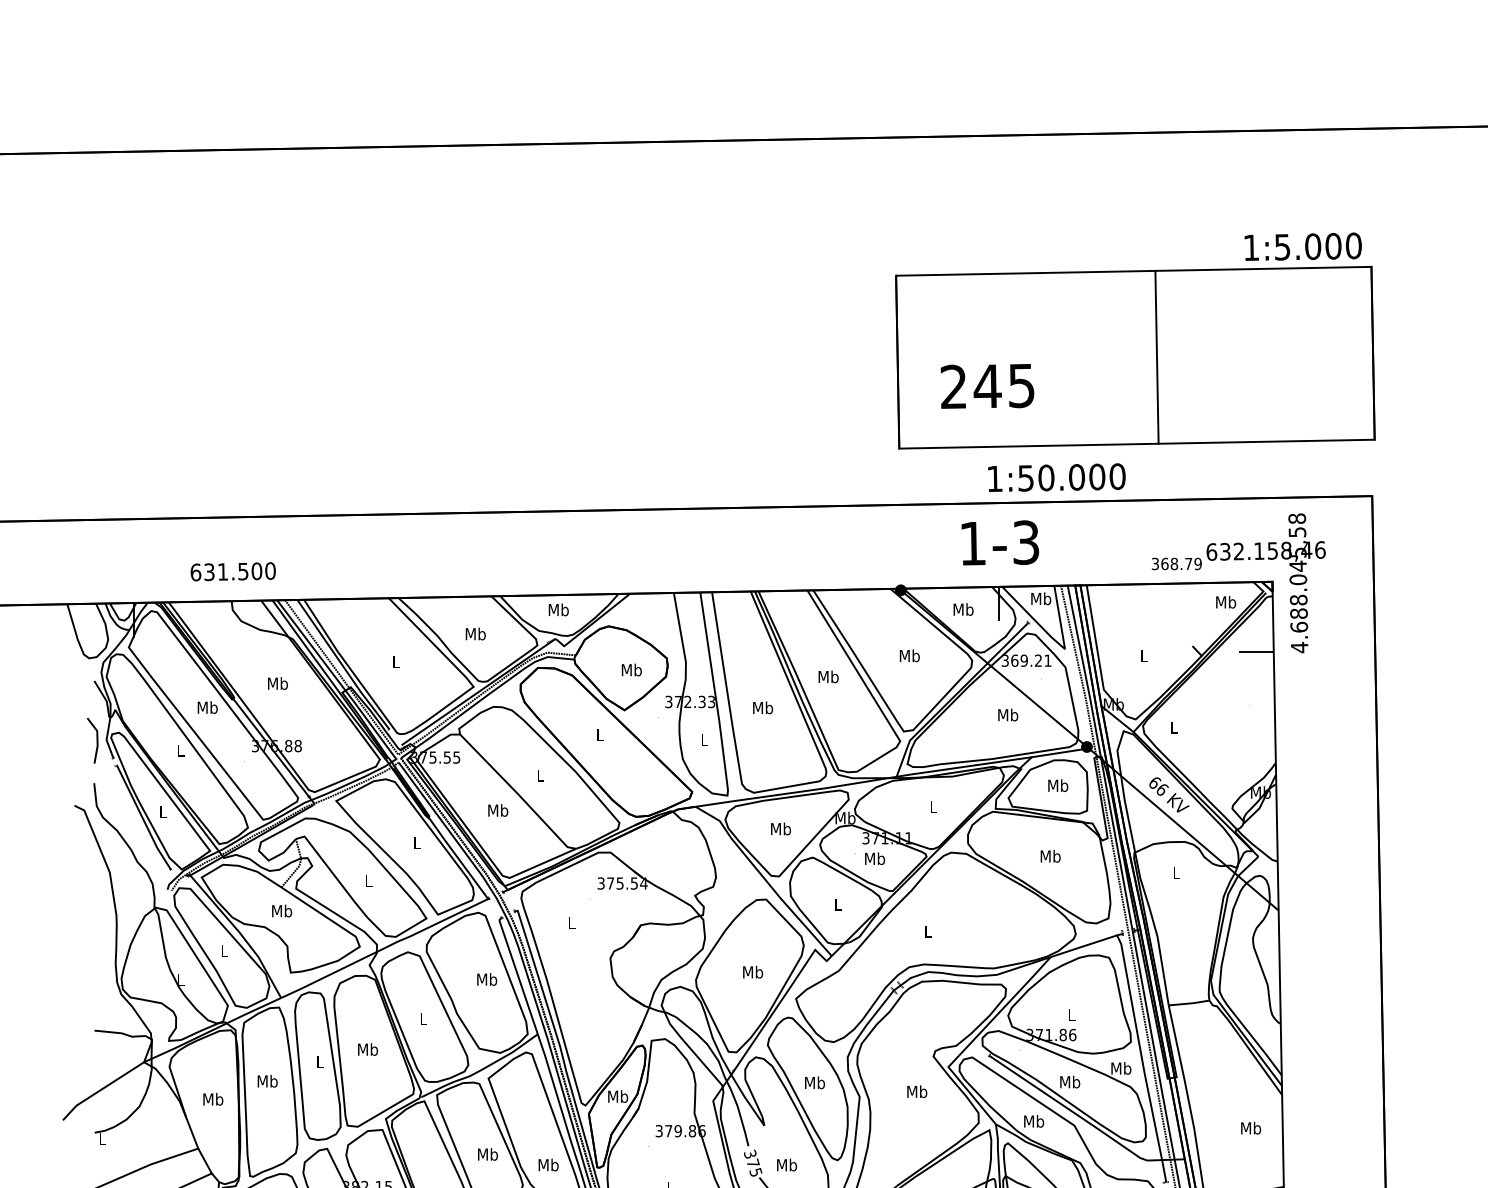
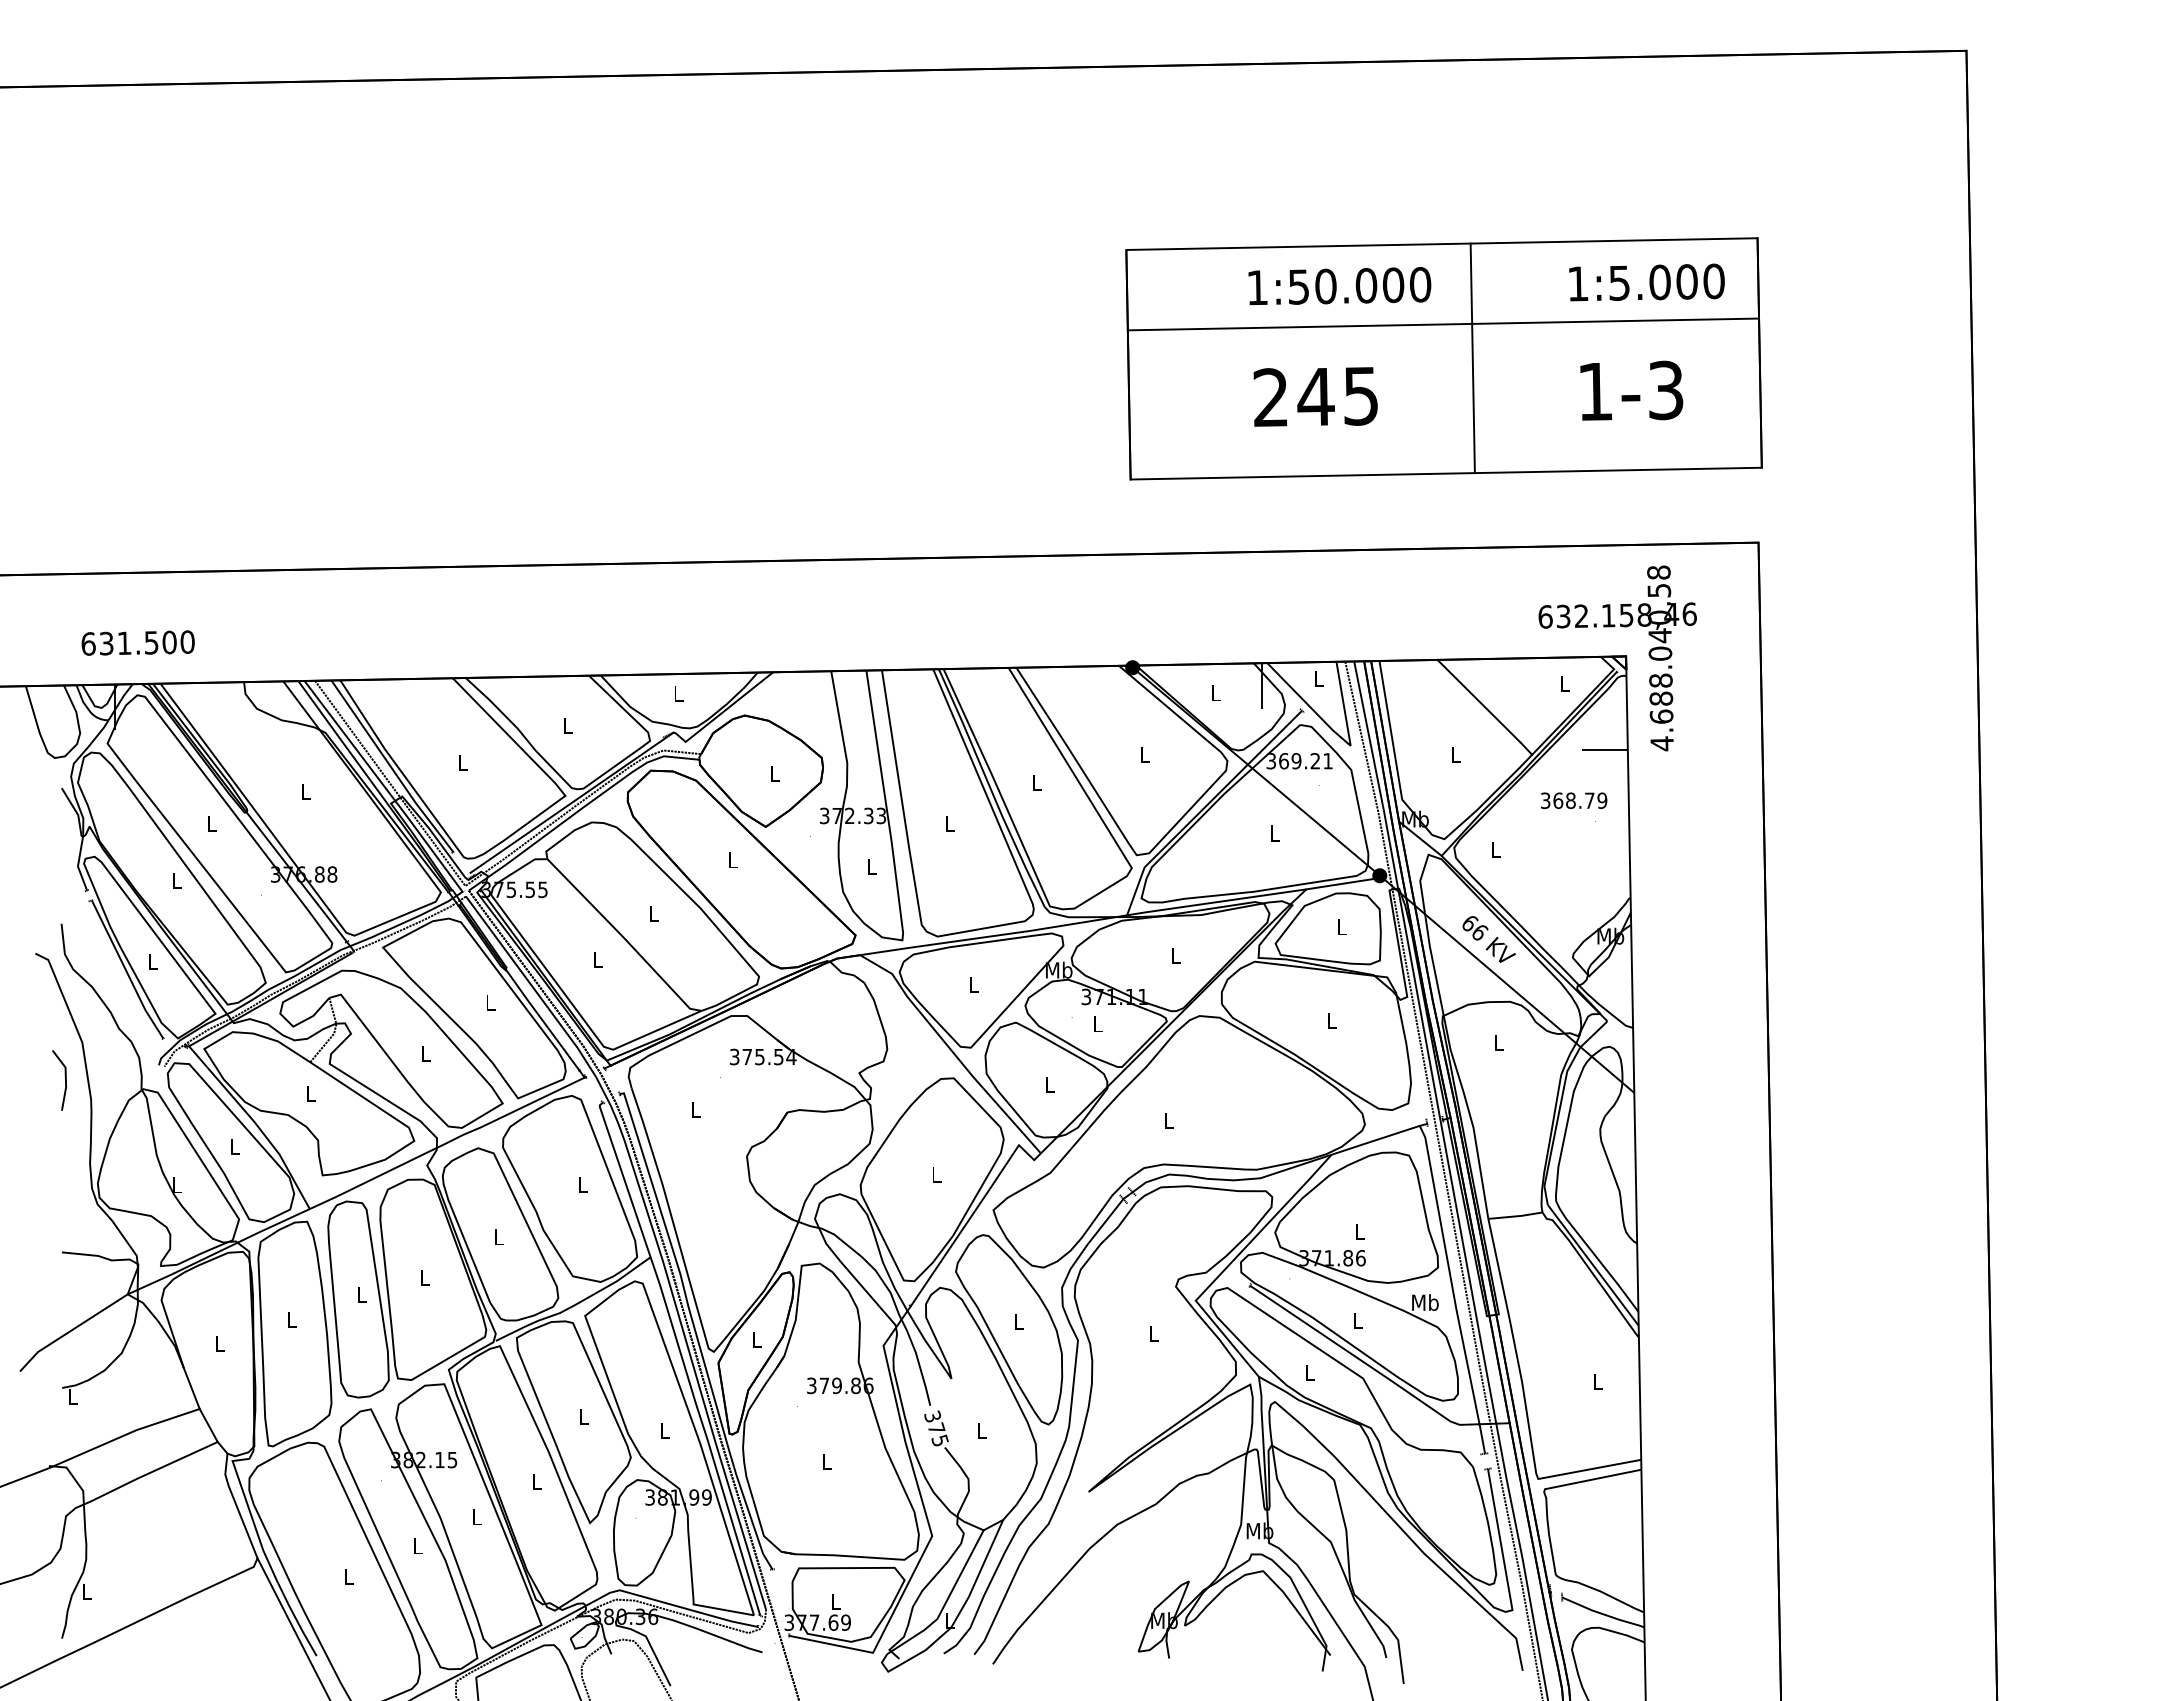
text: (1302, 246) -> (1646, 282), moved
line: (1134, 331) -> (1443, 324), added
text: (987, 386) -> (1315, 396), moved
text: (1056, 477) -> (1339, 286), moved
text: (1000, 542) -> (1631, 390), moved
text: (1297, 552) -> (1659, 617), 4.688.045,58 -> 4.688.040,58
text: (1177, 563) -> (1574, 800), moved
text: (232, 571) -> (137, 642), moved
text: (1040, 598) -> (1318, 678), Mb -> L
text: (1226, 602) -> (1564, 683), Mb -> L
text: (963, 608) -> (1215, 692), Mb -> L
text: (558, 609) -> (678, 693), Mb -> L
line: (1161, 615) -> (1478, 700), added
text: (475, 633) -> (568, 725), Mb -> L
text: (909, 655) -> (1144, 754), Mb -> L
text: (631, 669) -> (775, 773), Mb -> L
text: (828, 676) -> (1036, 782), Mb -> L
text: (277, 683) -> (305, 791), Mb -> L
text: (207, 707) -> (212, 823), Mb -> L
text: (762, 707) -> (949, 823), Mb -> L
text: (1008, 714) -> (1275, 832), Mb -> L
line: (97, 740) -> (65, 1080), moved
text: (1058, 785) -> (1341, 926), Mb -> L
text: (497, 810) -> (597, 959), Mb -> L
text: (780, 828) -> (973, 984), Mb -> L
text: (1050, 856) -> (1331, 1020), Mb -> L
text: (875, 858) -> (1098, 1023), Mb -> L
text: (281, 910) -> (310, 1093), Mb -> L
text: (753, 971) -> (936, 1174), Mb -> L
text: (487, 979) -> (583, 1184), Mb -> L
text: (367, 1049) -> (424, 1277), Mb -> L
text: (267, 1081) -> (291, 1319), Mb -> L
text: (1070, 1081) -> (1357, 1320), Mb -> L
text: (814, 1082) -> (1018, 1321), Mb -> L
text: (917, 1091) -> (1154, 1333), Mb -> L
text: (618, 1096) -> (757, 1339), Mb -> L
text: (213, 1099) -> (219, 1343), Mb -> L
text: (1034, 1121) -> (1309, 1372), Mb -> L
text: (1250, 1127) -> (1597, 1381), Mb -> L
text: (488, 1154) -> (584, 1416), Mb -> L
text: (548, 1164) -> (664, 1430), Mb -> L
text: (787, 1164) -> (981, 1430), Mb -> L

